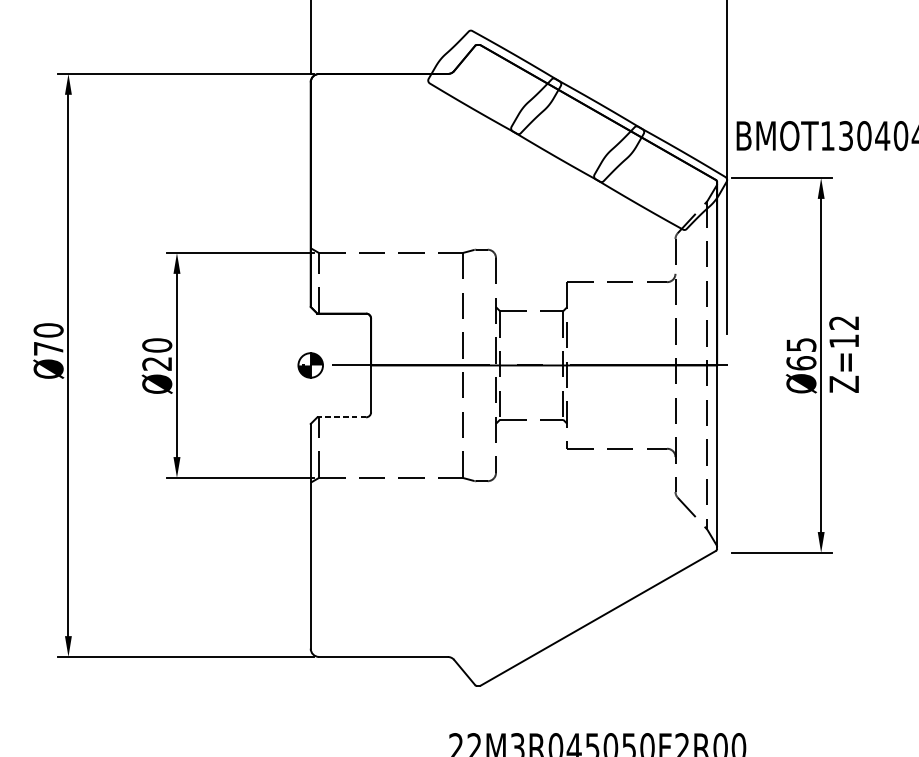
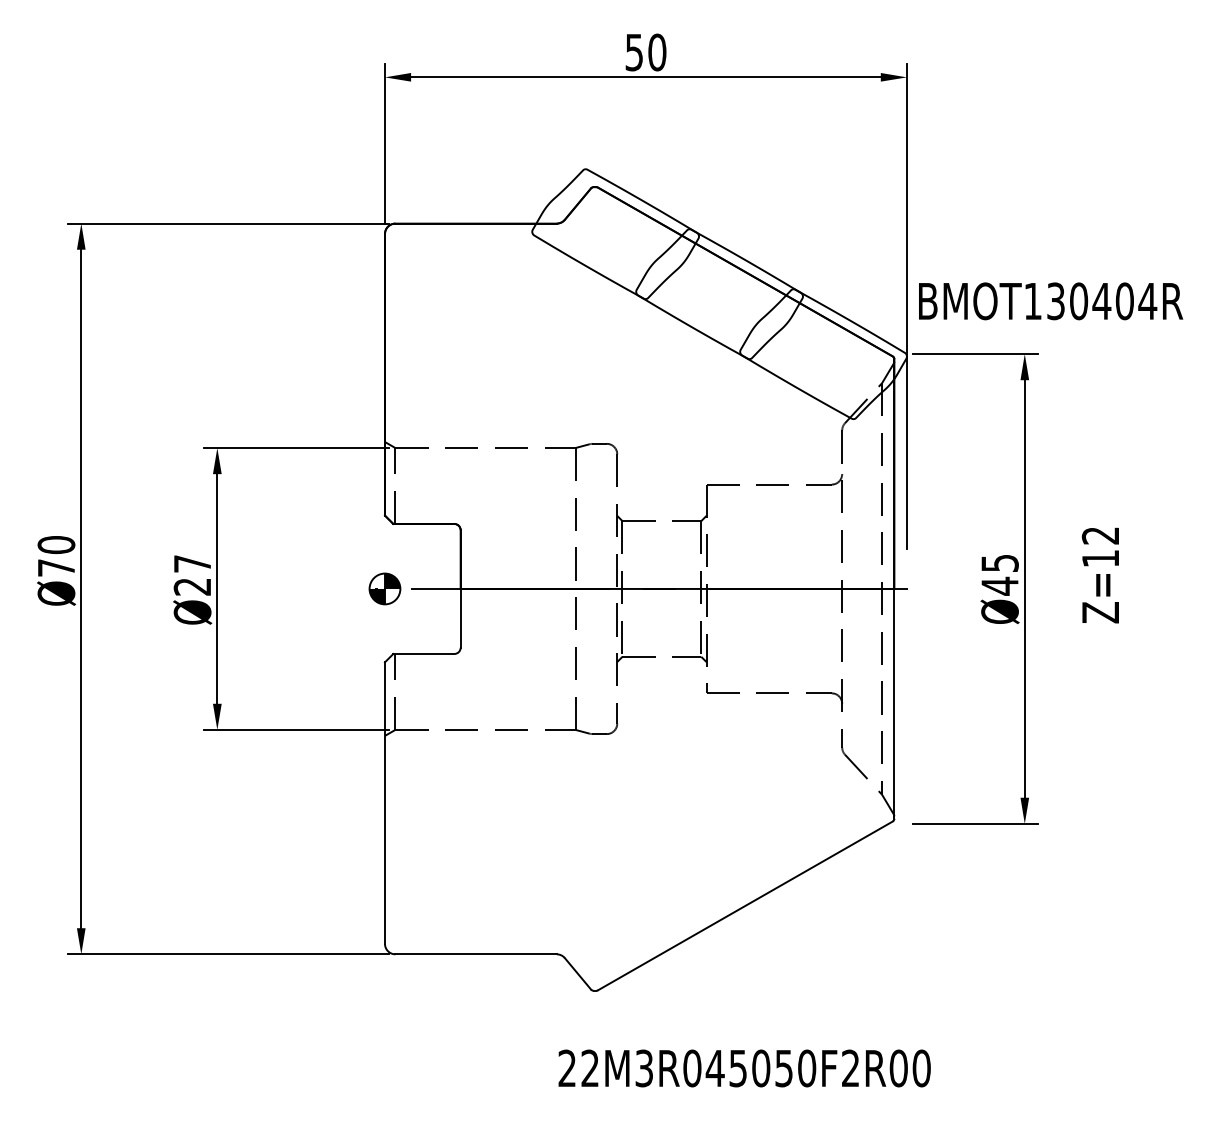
text: (157, 345) -> (192, 563), Ø20 -> Ø27
text: (843, 354) -> (1099, 575), moved
text: (800, 362) -> (999, 585), Ø65 -> Ø45
line: (341, 416) -> (423, 653), dashed -> solid

